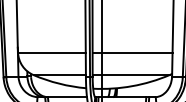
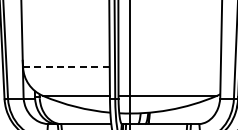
line: (51, 52) -> (65, 67), solid -> dashed
line: (132, 52) -> (169, 67), removed

